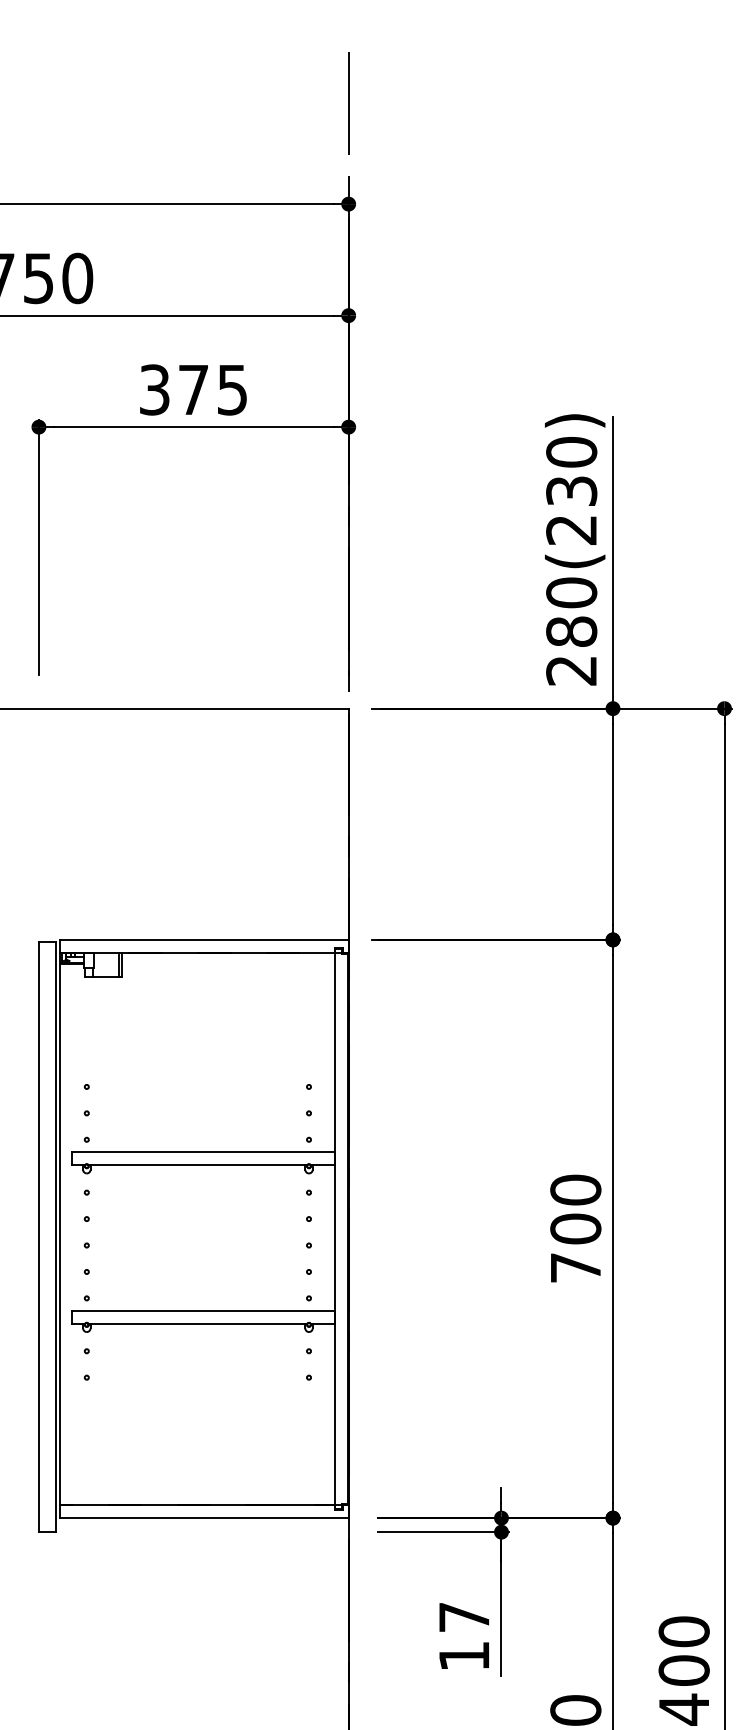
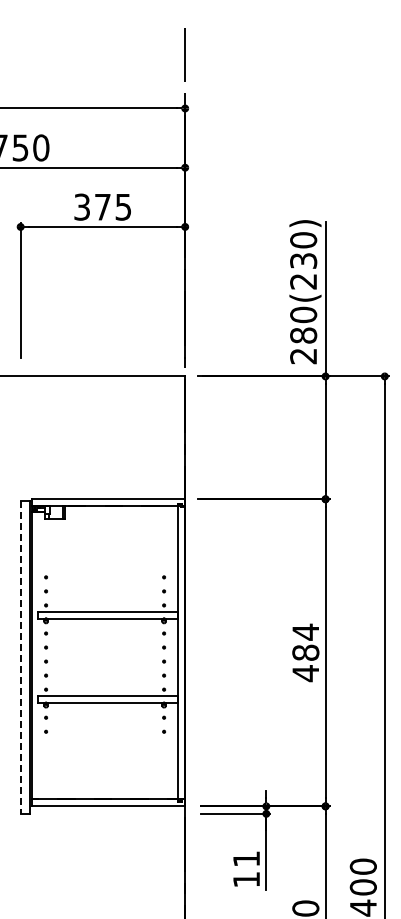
text: (575, 1228) -> (305, 652), 700 -> 484
line: (38, 1237) -> (20, 657), solid -> dashed
text: (464, 1616) -> (246, 858), 17 -> 11

